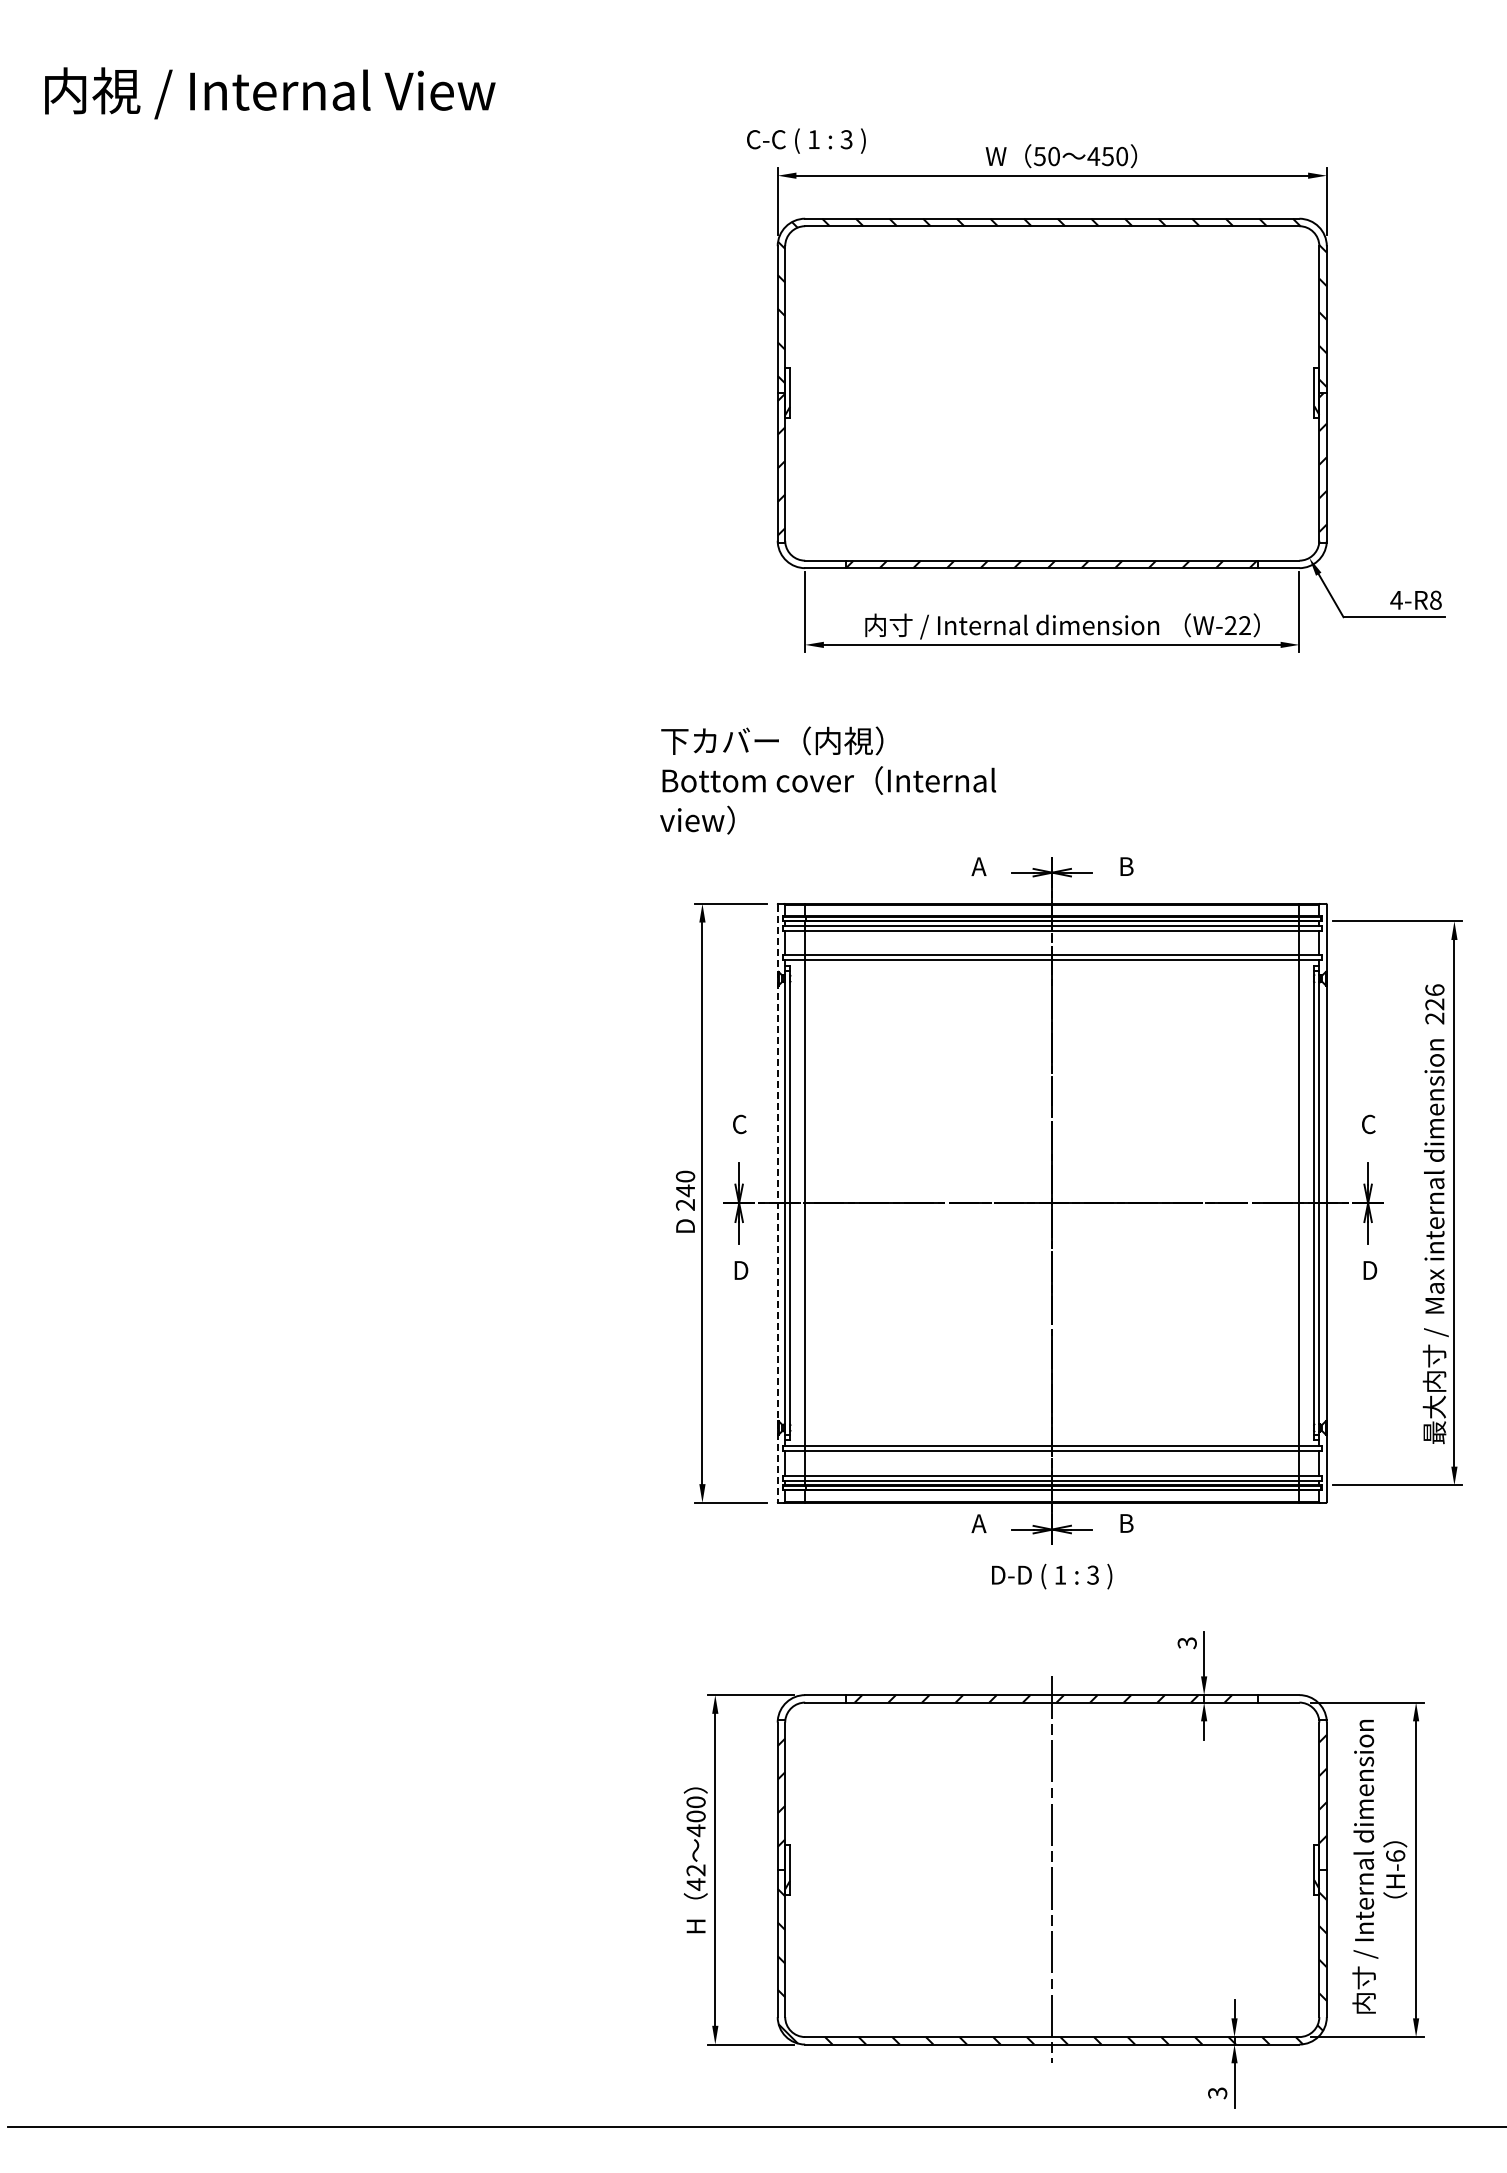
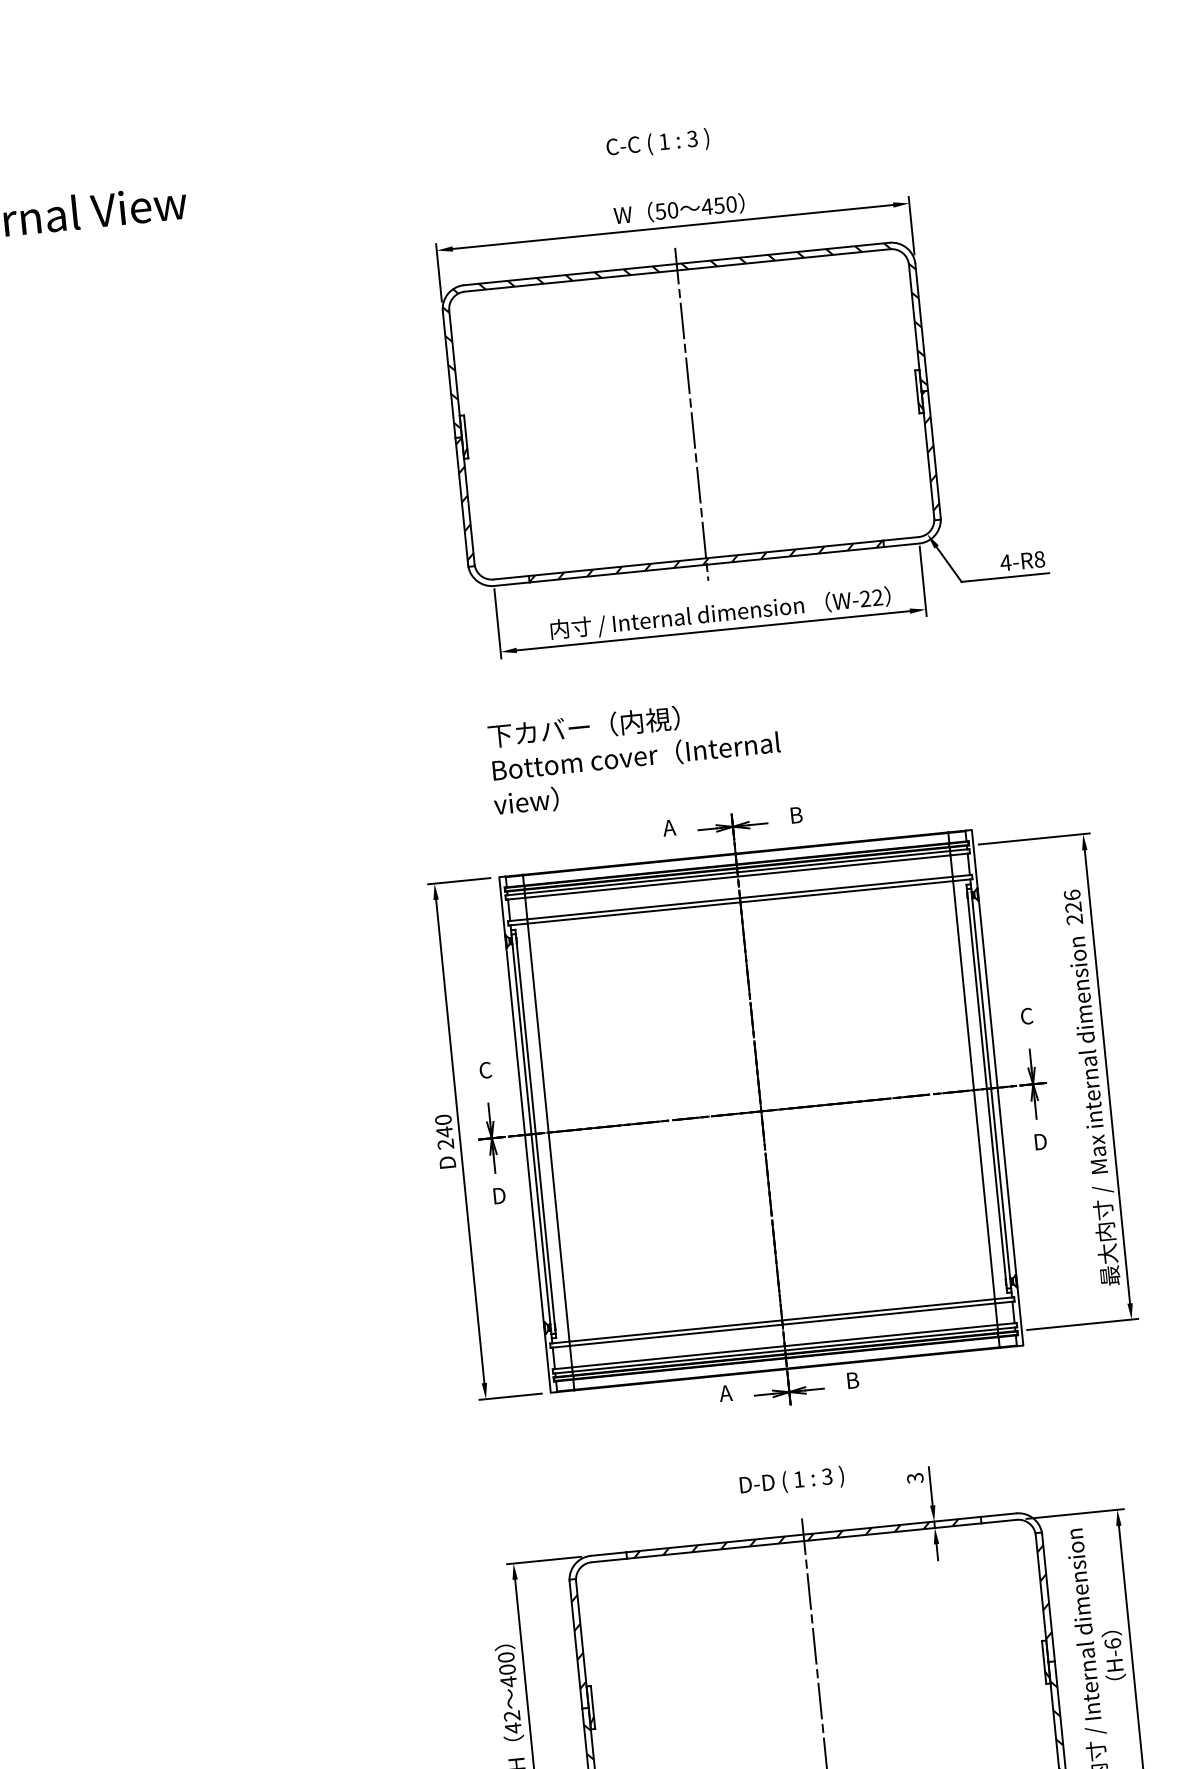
text: (806, 140) -> (657, 143), moved
line: (1052, 393) -> (691, 414), added
text: (828, 780) -> (635, 756), moved
line: (777, 1203) -> (524, 1135), dashed -> solid
text: (1052, 1576) -> (792, 1481), moved

